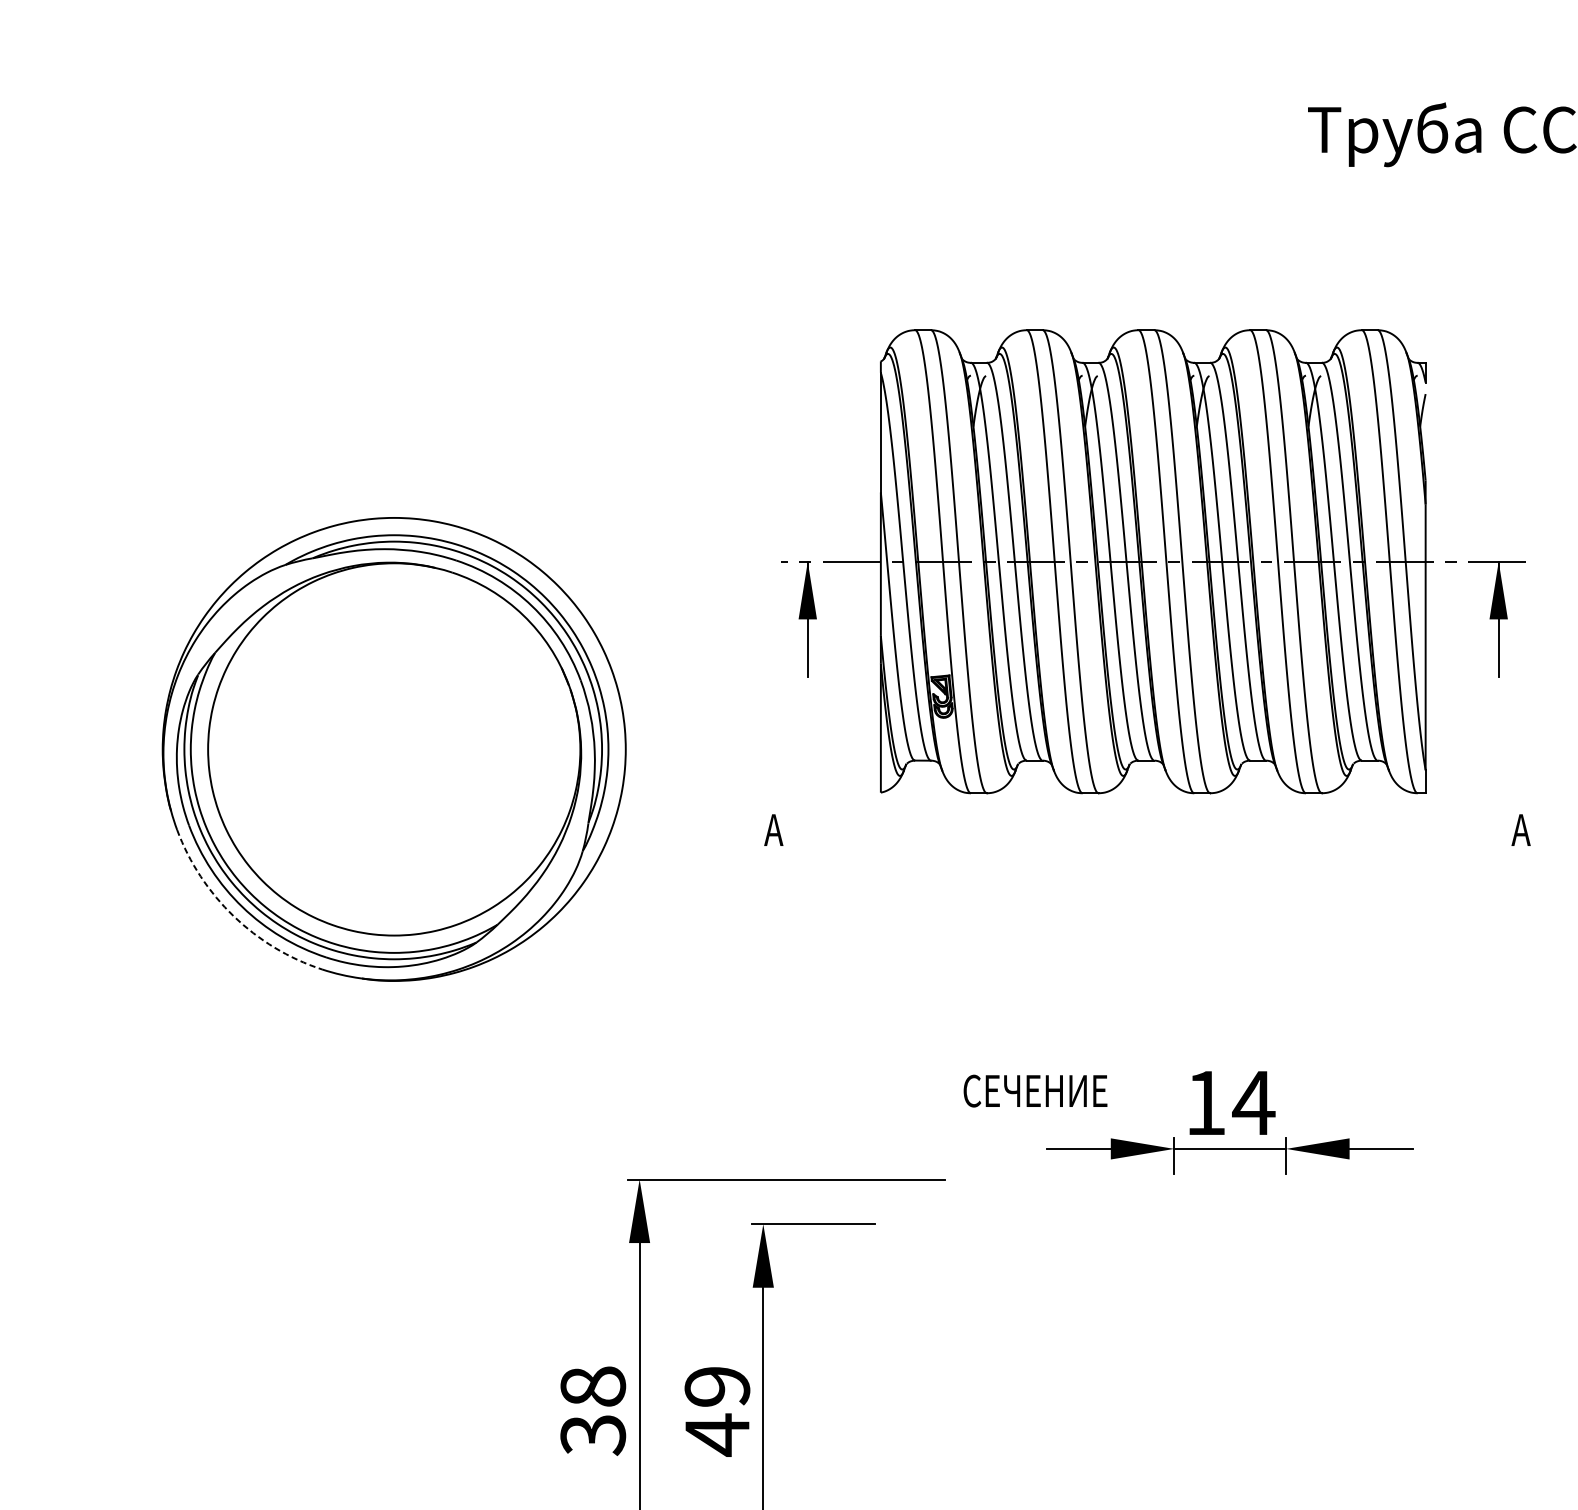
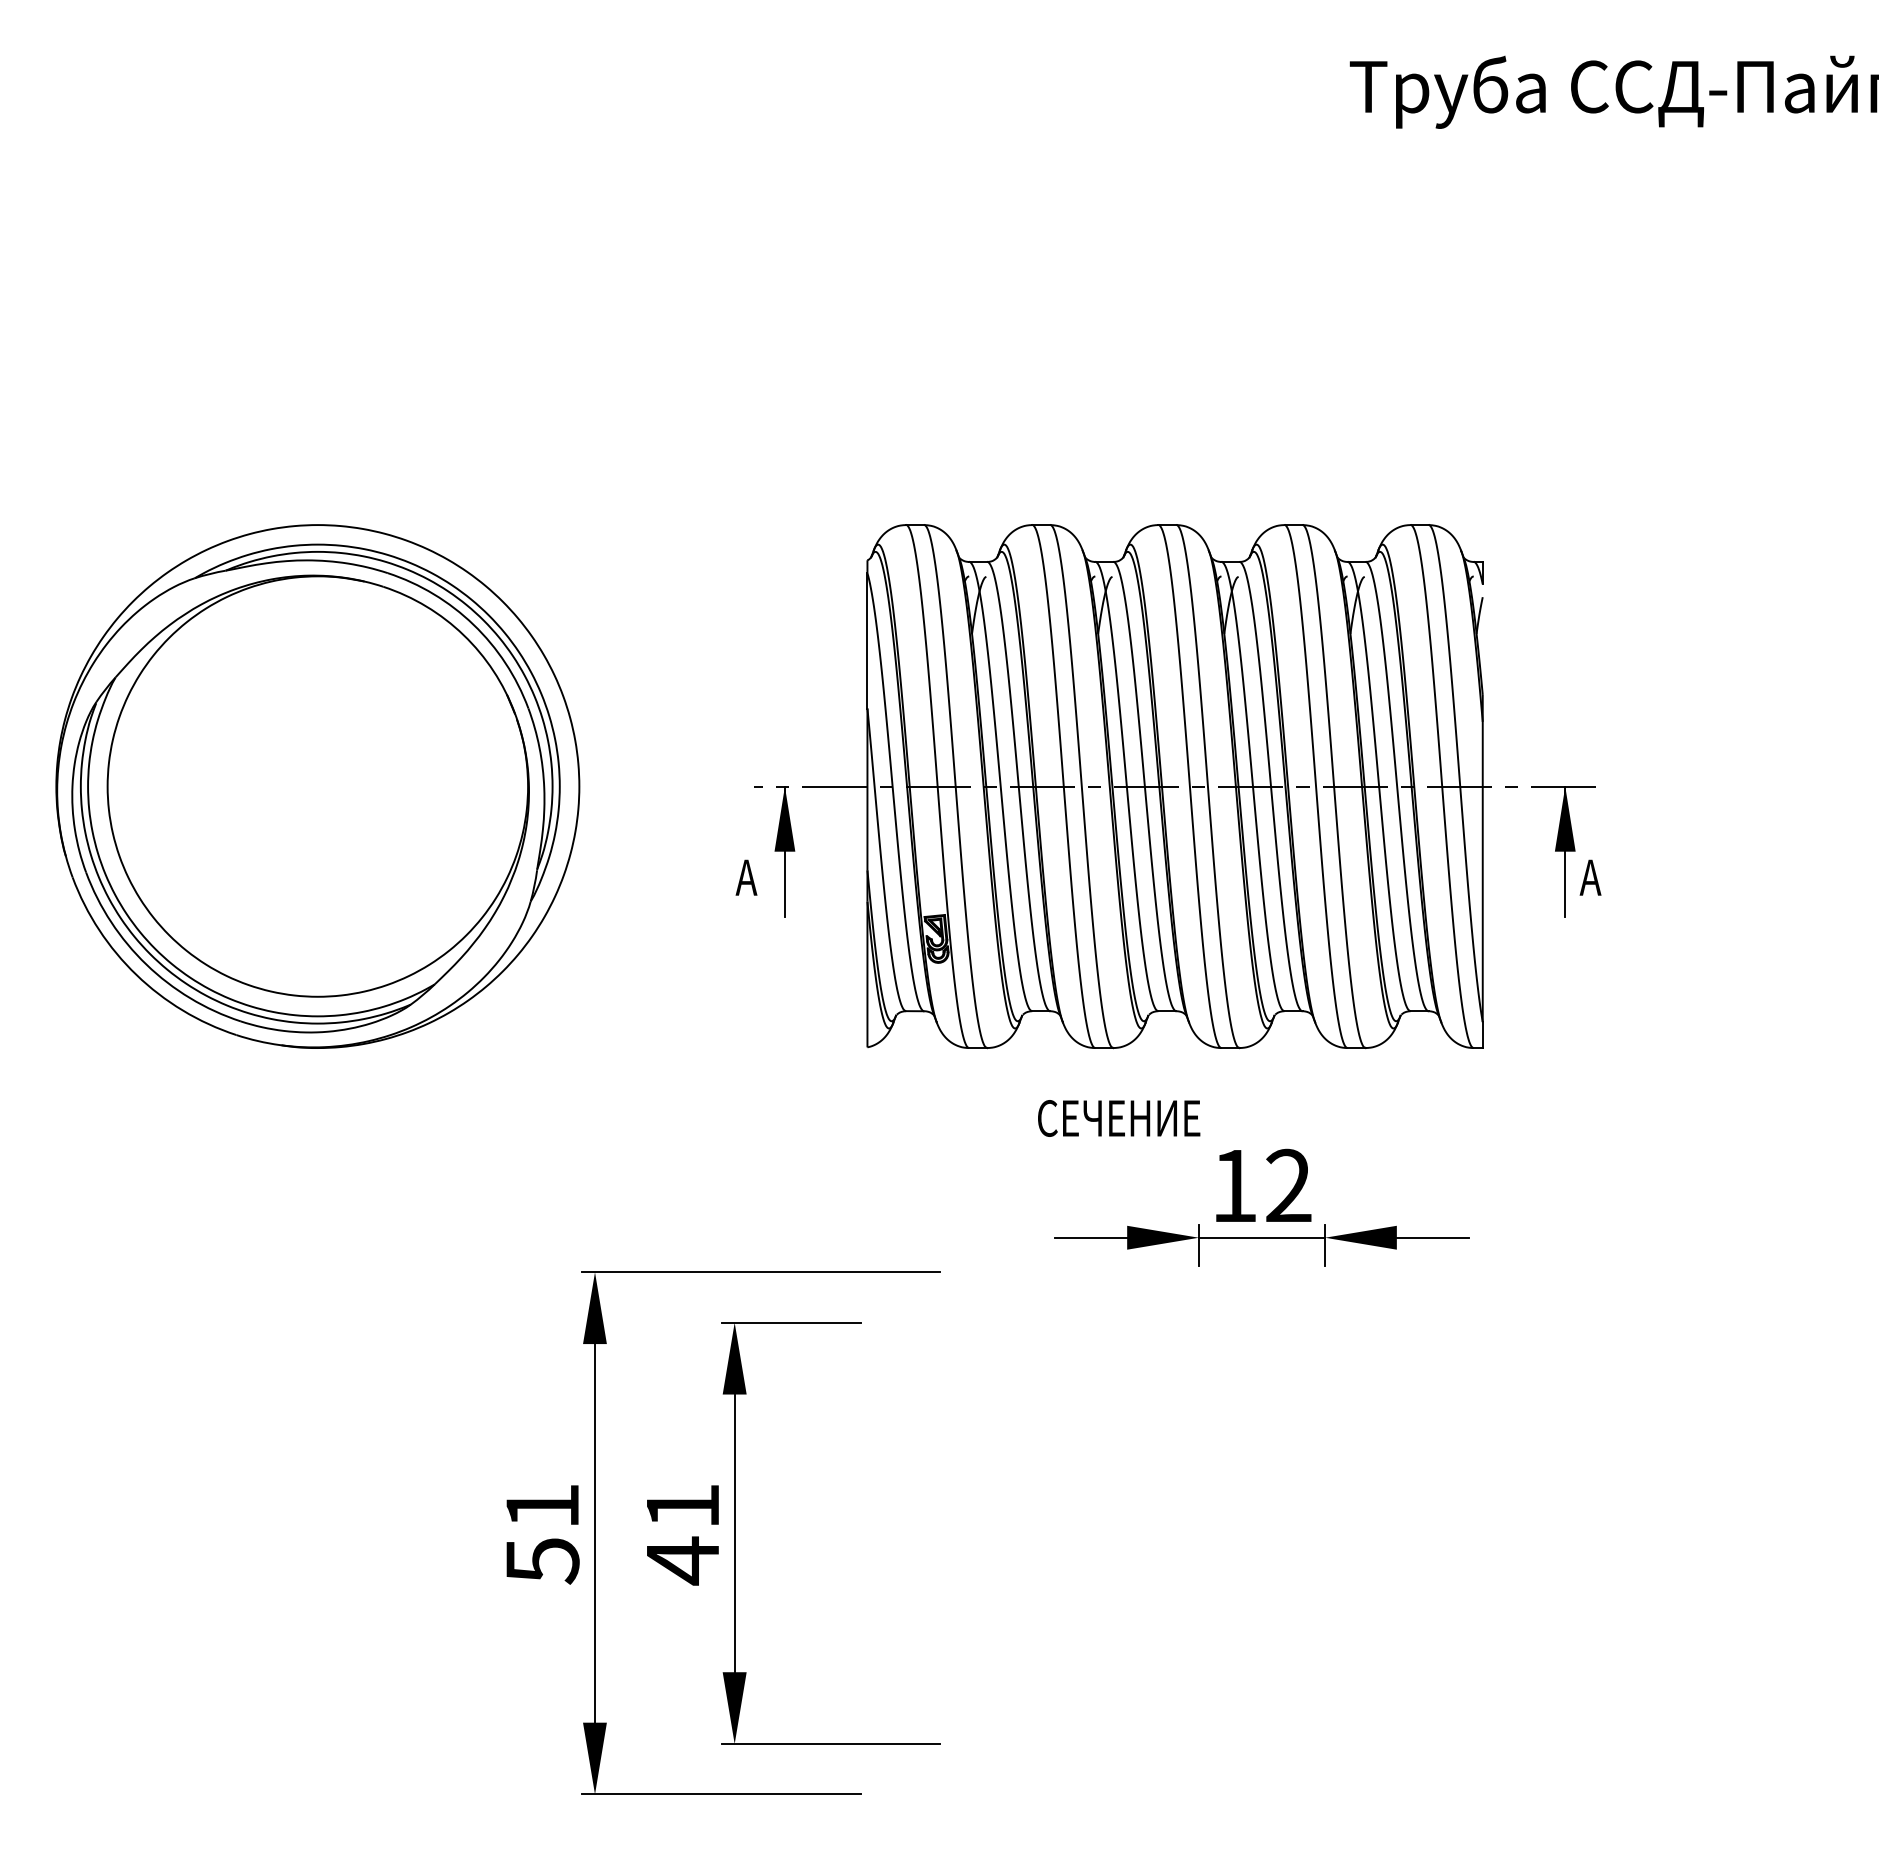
part: (1152, 561) -> (1174, 786), moved
arc: (233, 915) -> (136, 974), dashed -> solid
text: (1035, 1091) -> (1119, 1118), moved
text: (1253, 1101) -> (1288, 1184), 14 -> 12
text: (717, 1386) -> (682, 1506), 49 -> 41
text: (593, 1410) -> (542, 1533), 38 -> 51

